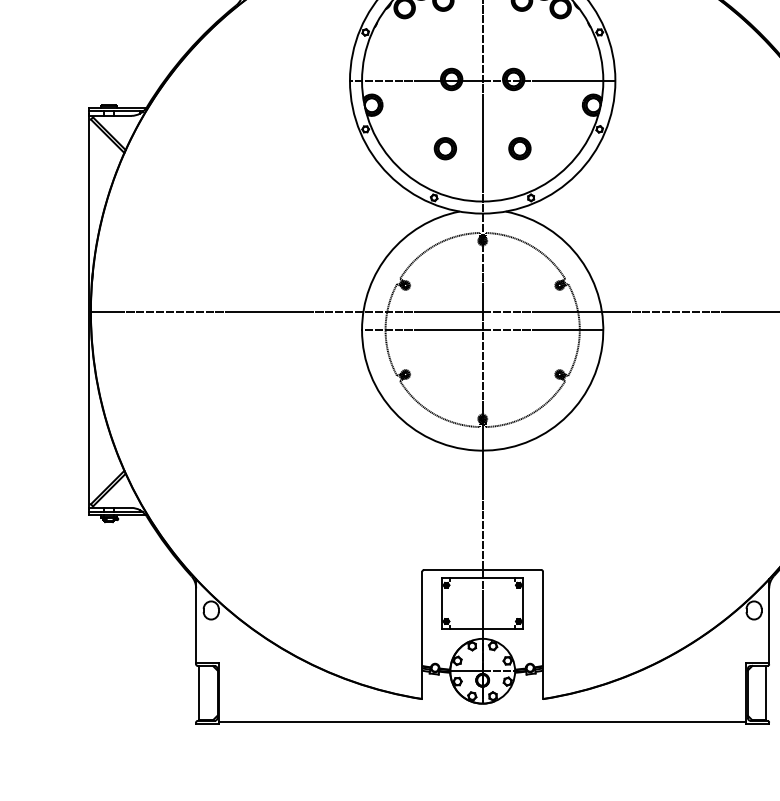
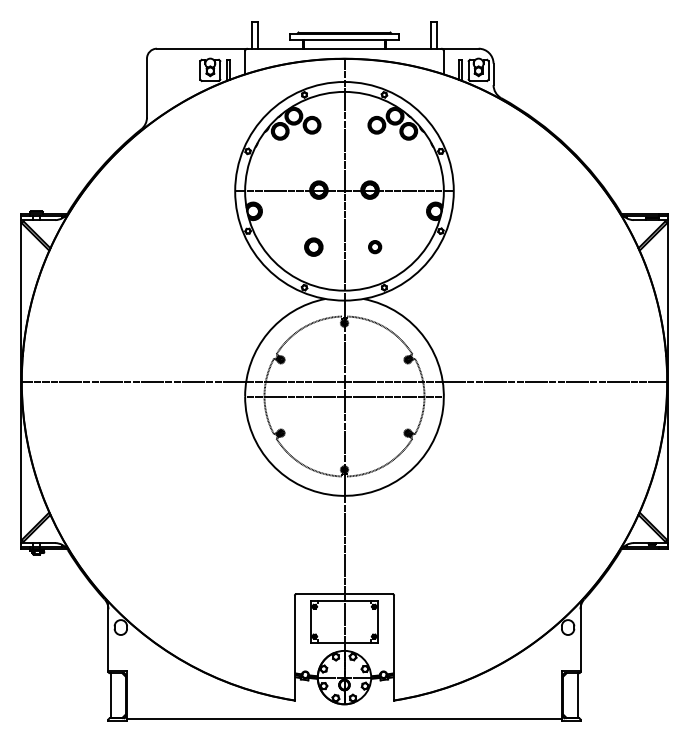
part: (519, 147) -> (374, 246), size x0.7

